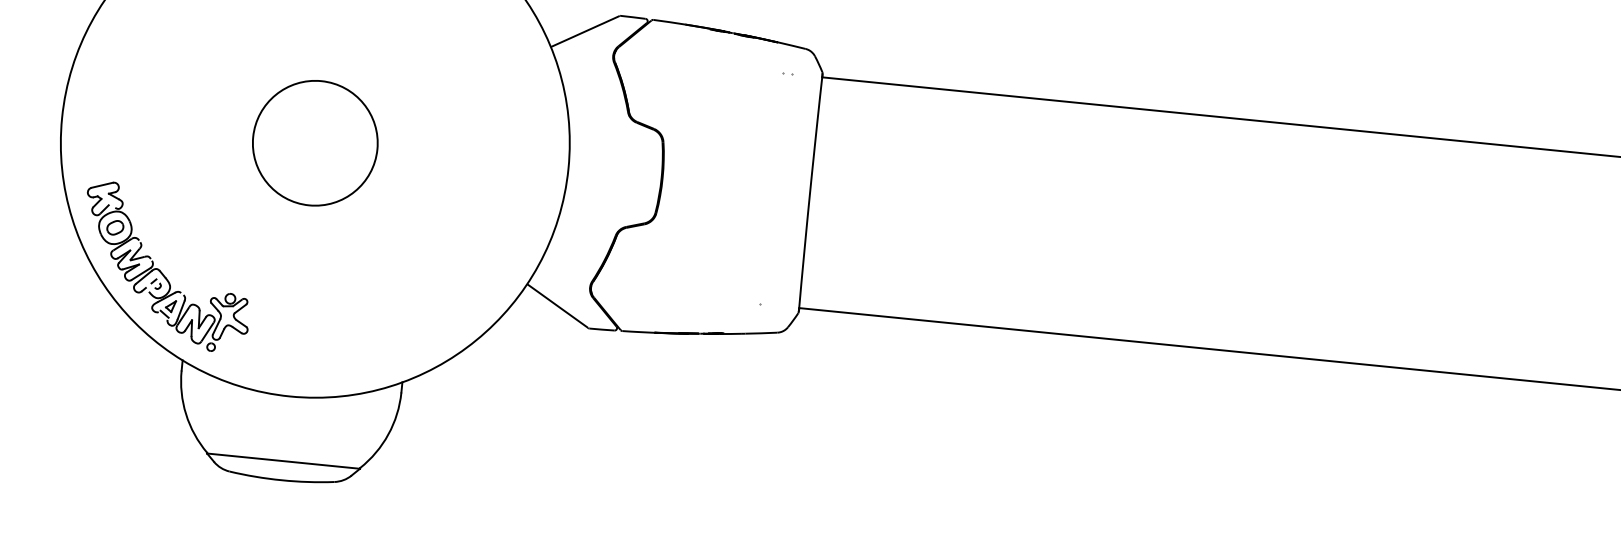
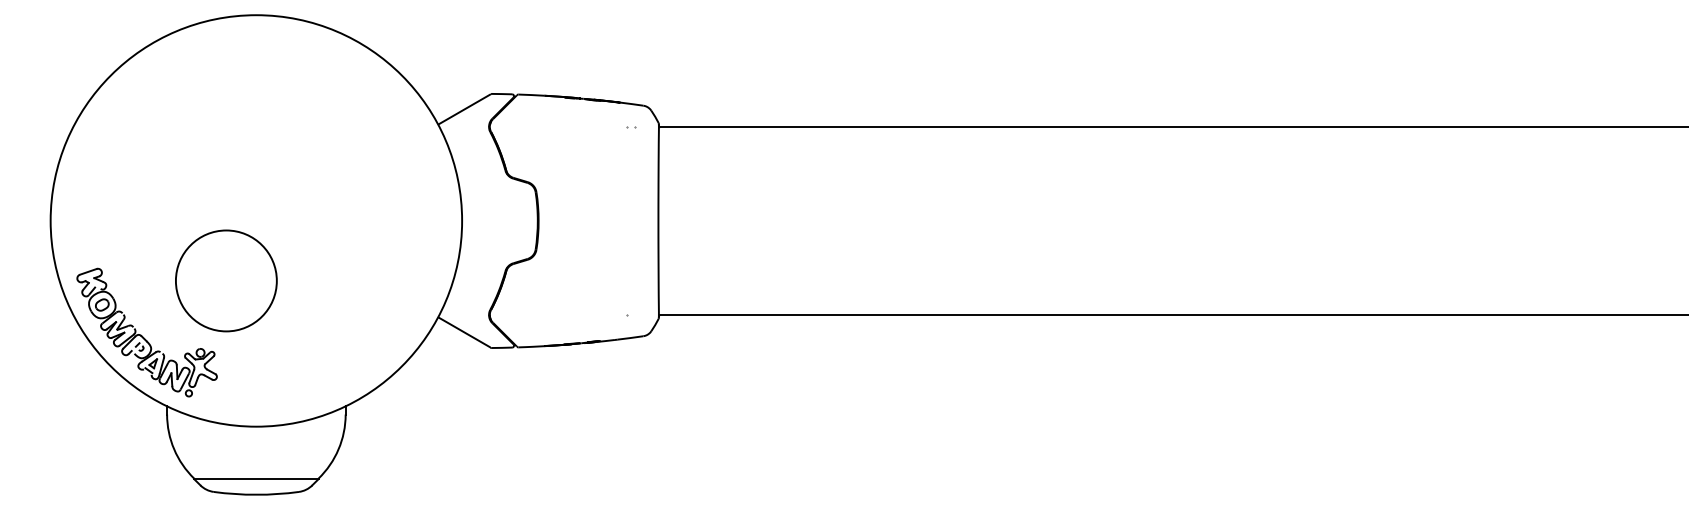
circle: (315, 142) -> (226, 280), moved

